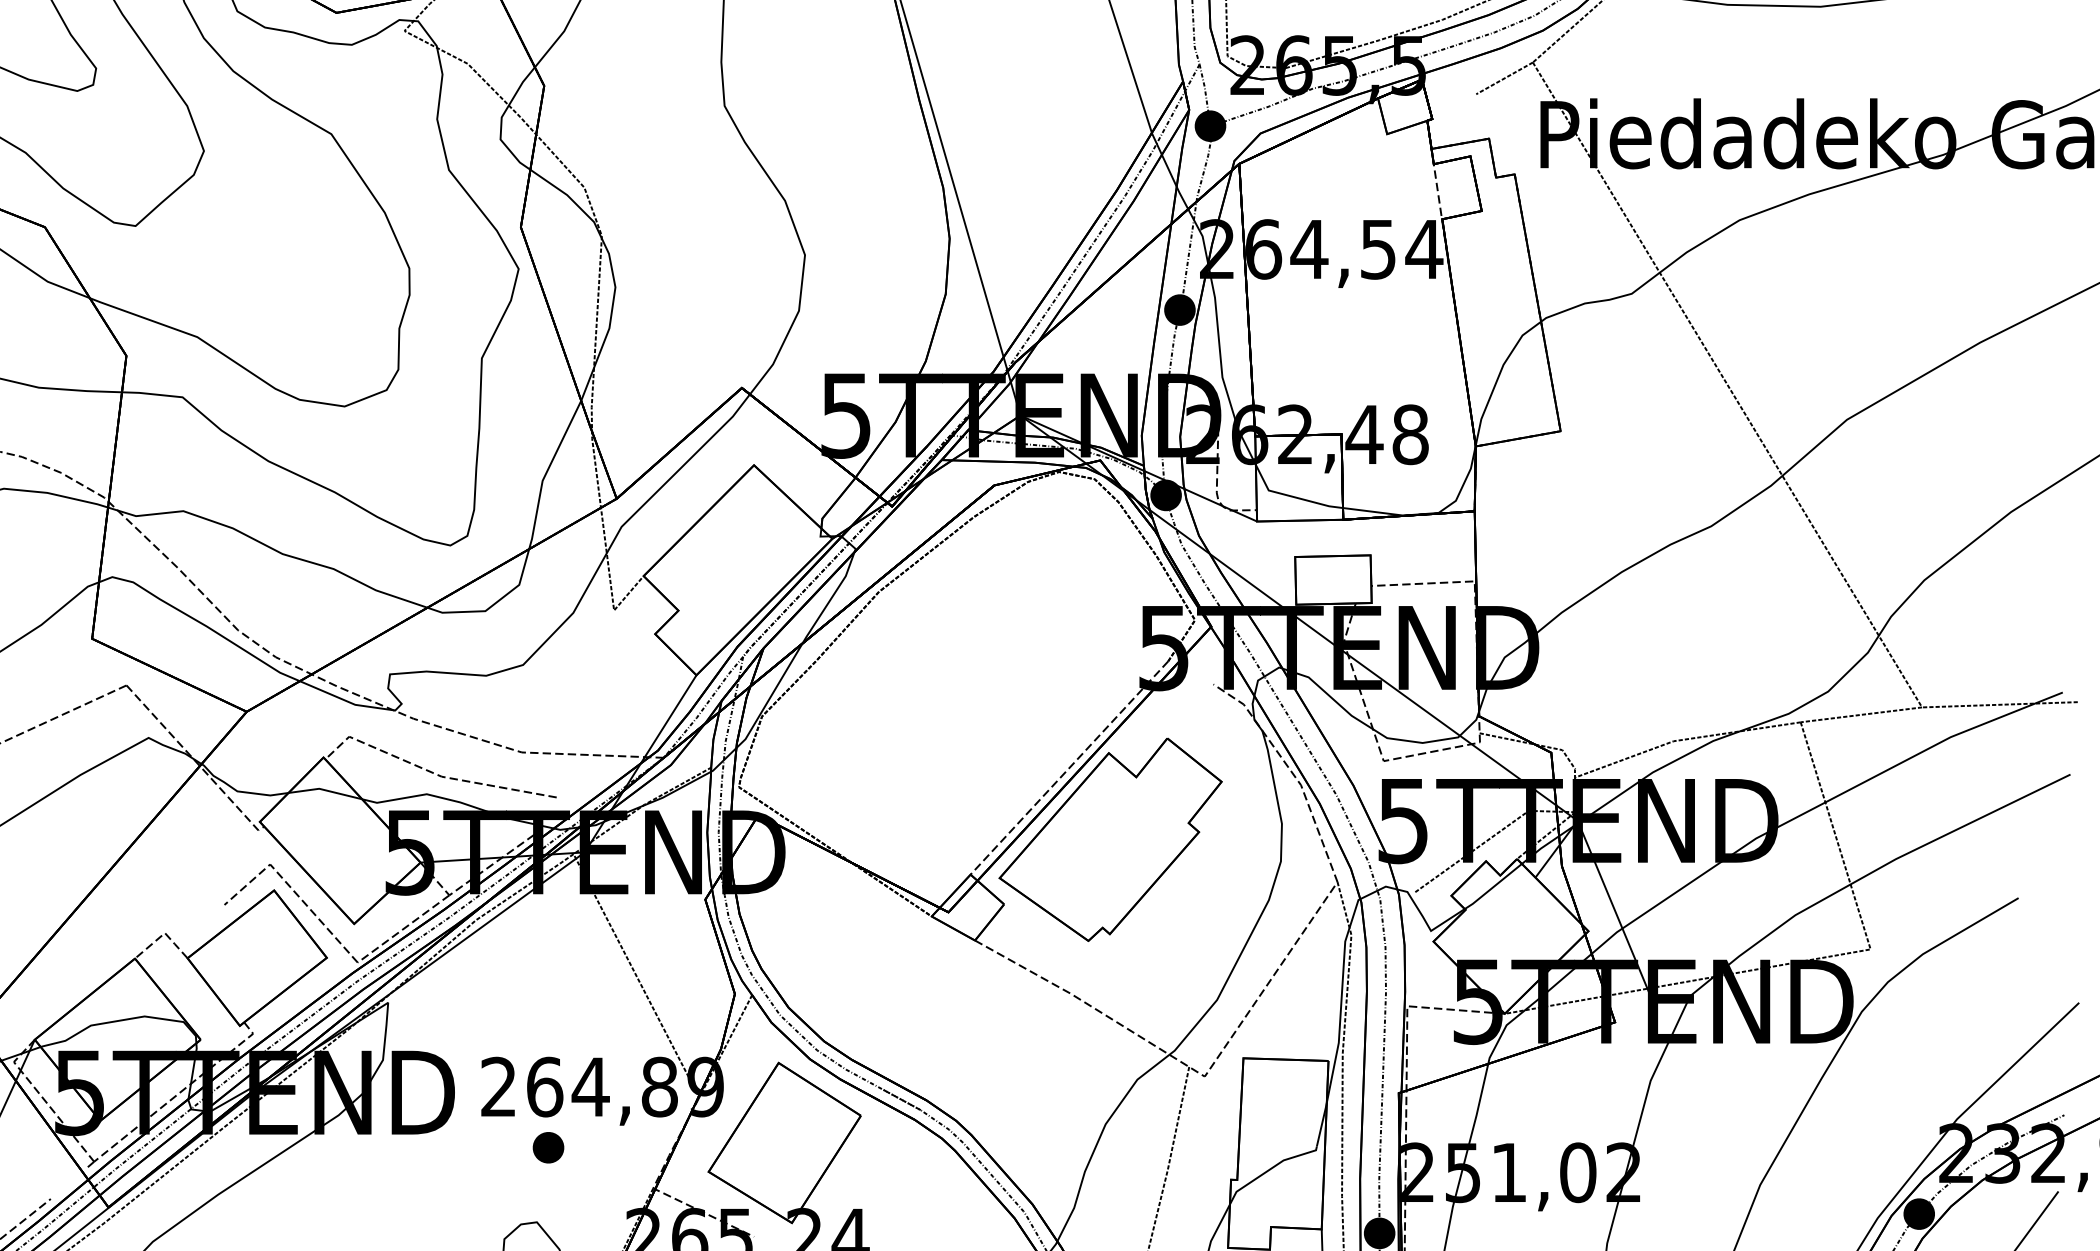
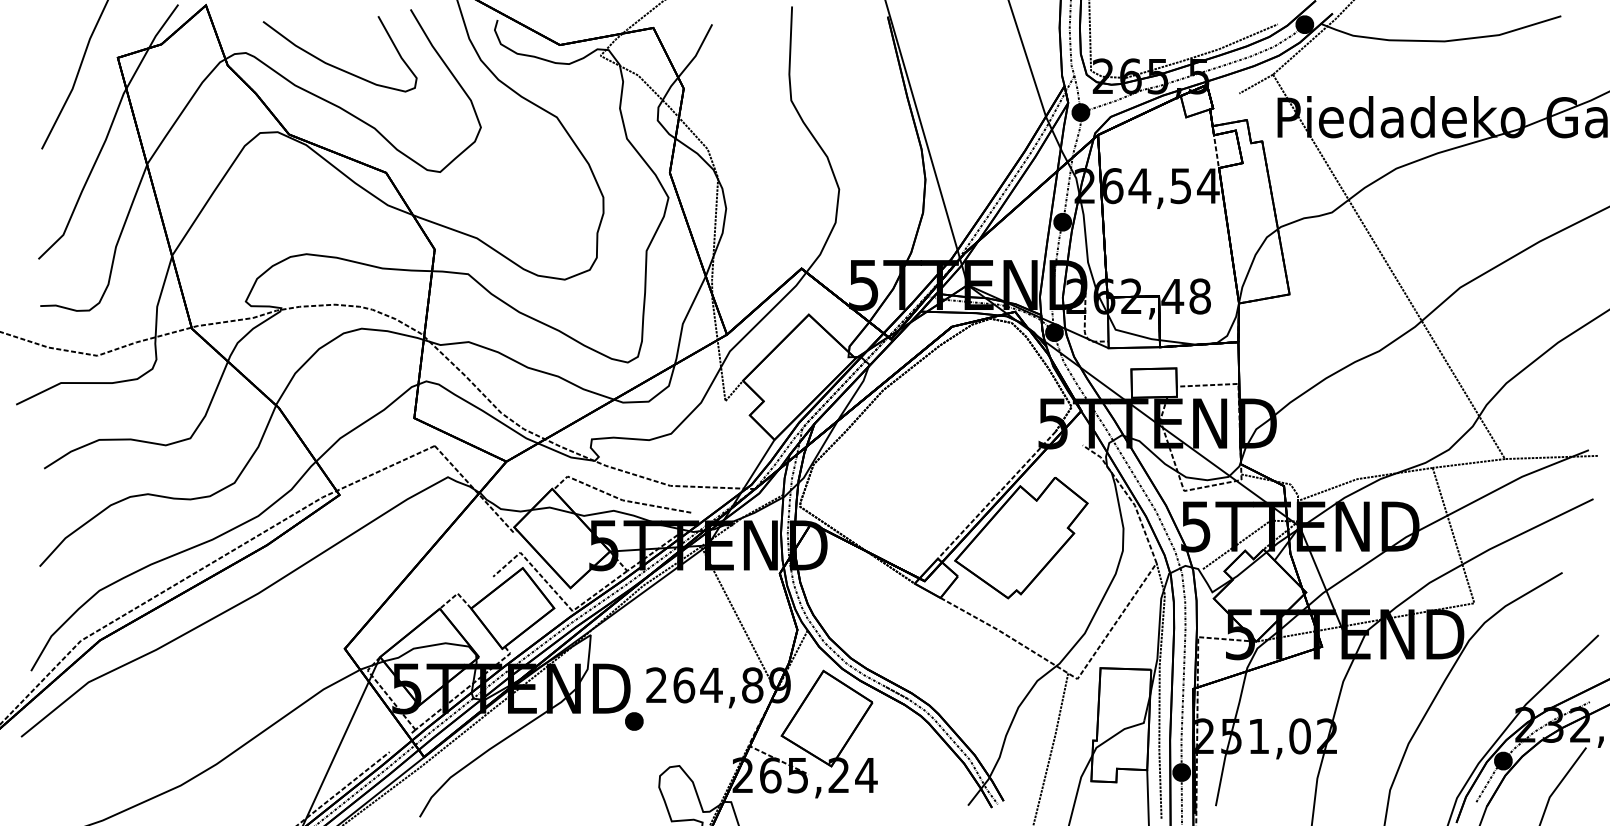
part: (548, 1147) -> (634, 721), moved

